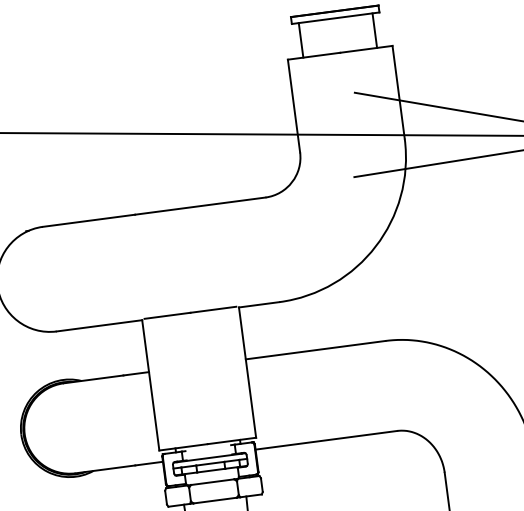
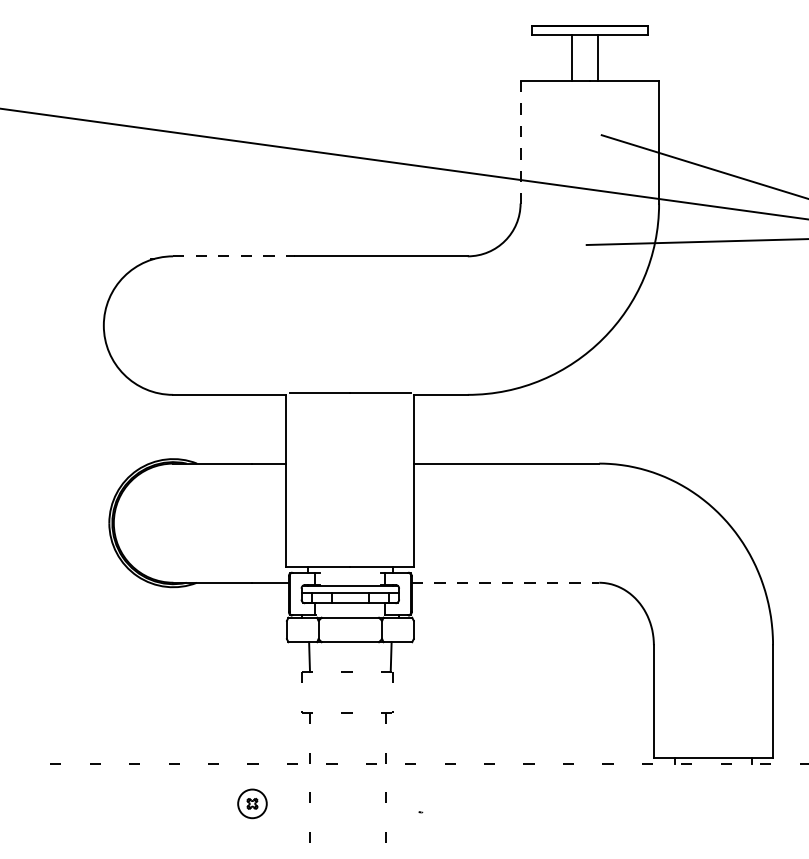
line: (374, 30) -> (597, 57), moved
line: (301, 40) -> (572, 57), moved
line: (293, 106) -> (520, 142), solid -> dashed
line: (89, 220) -> (234, 256), solid -> dashed
line: (326, 440) -> (505, 582), solid -> dashed

